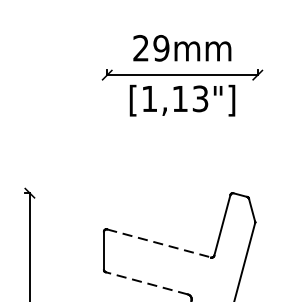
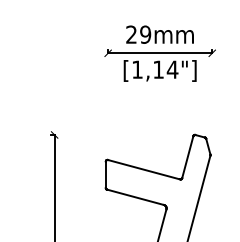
text: (200, 98) -> (172, 69), [1,13"] -> [1,14"]
line: (159, 243) -> (144, 169), dashed -> solid
line: (146, 283) -> (135, 197), dashed -> solid

